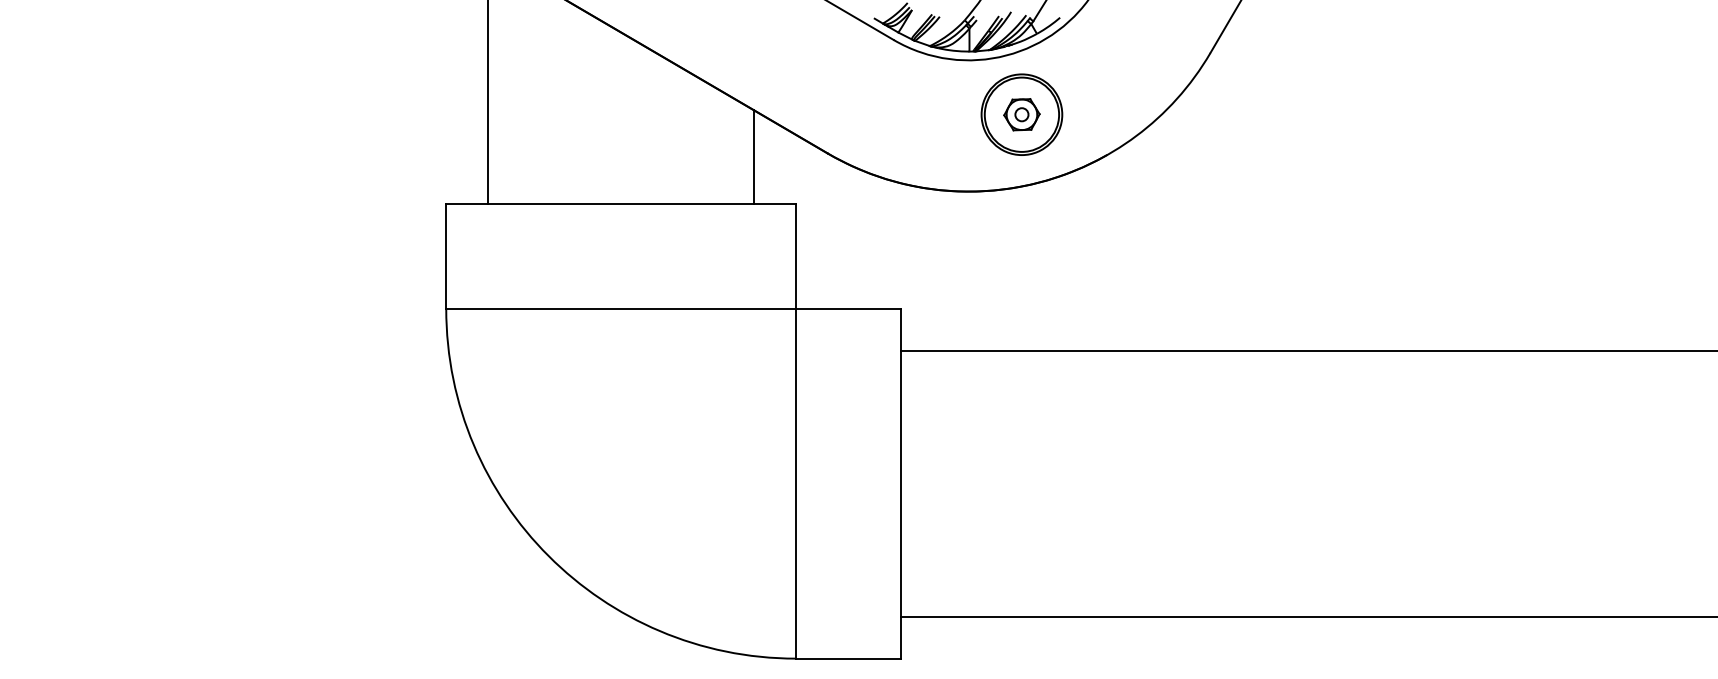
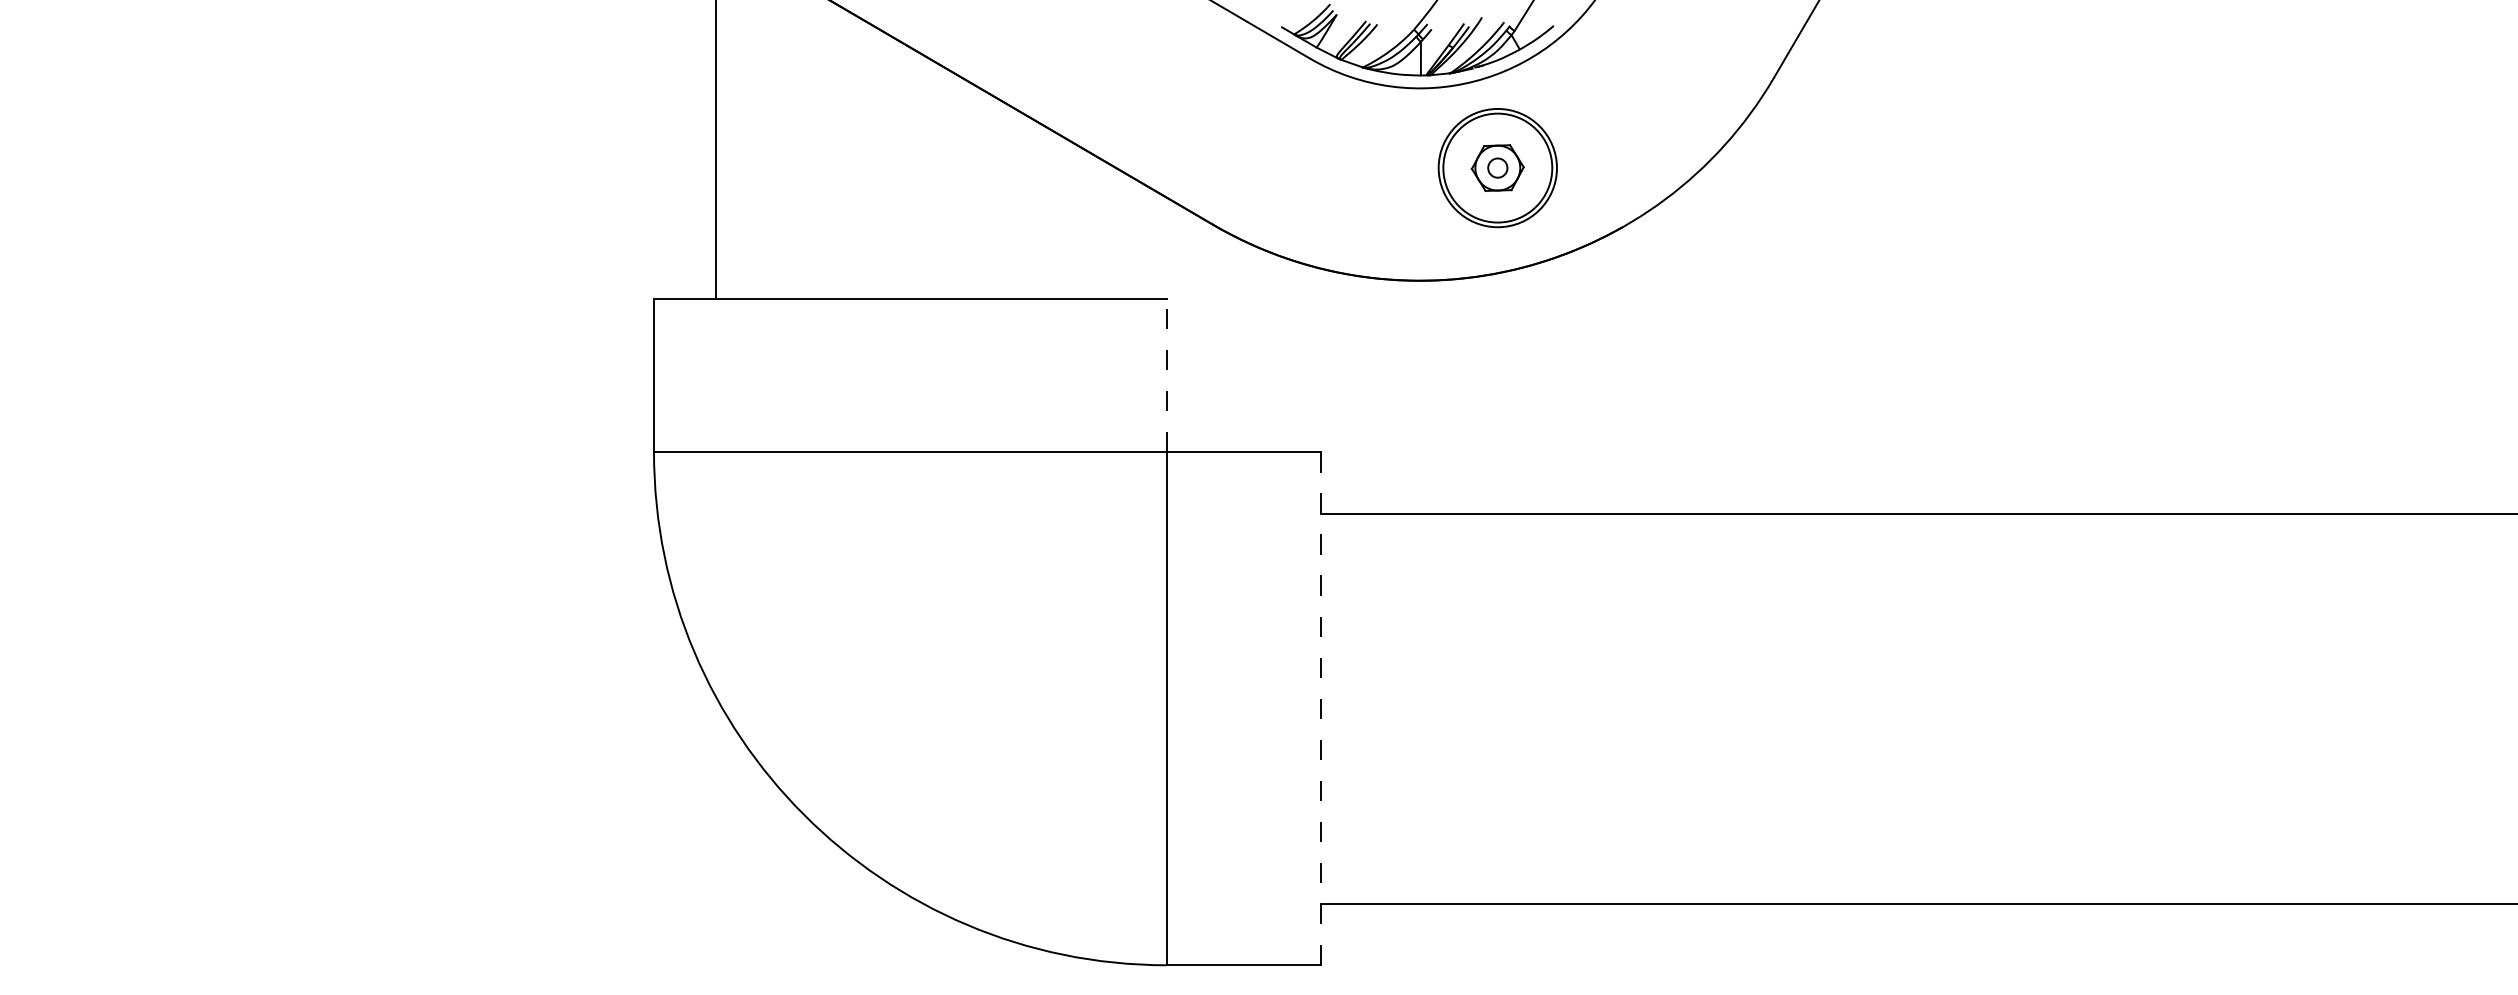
line: (754, 156) -> (1105, 229), removed
line: (796, 255) -> (1167, 374), solid -> dashed
line: (901, 483) -> (1321, 708), solid -> dashed

